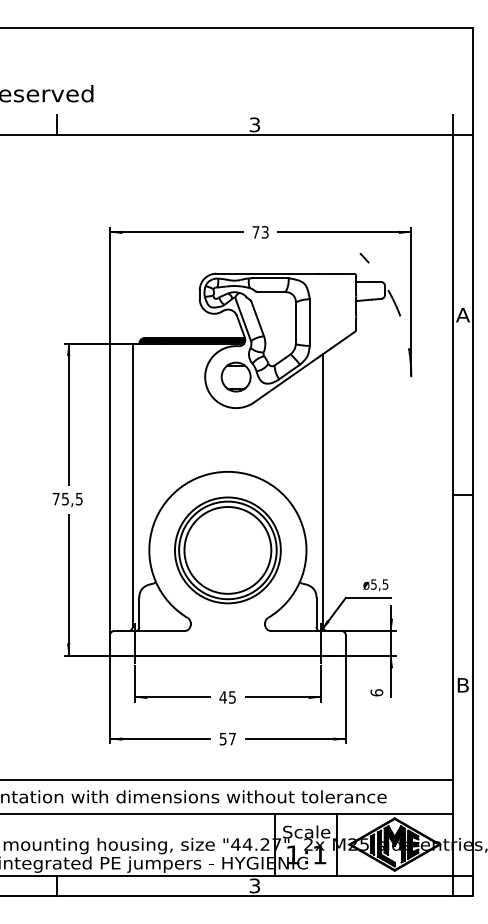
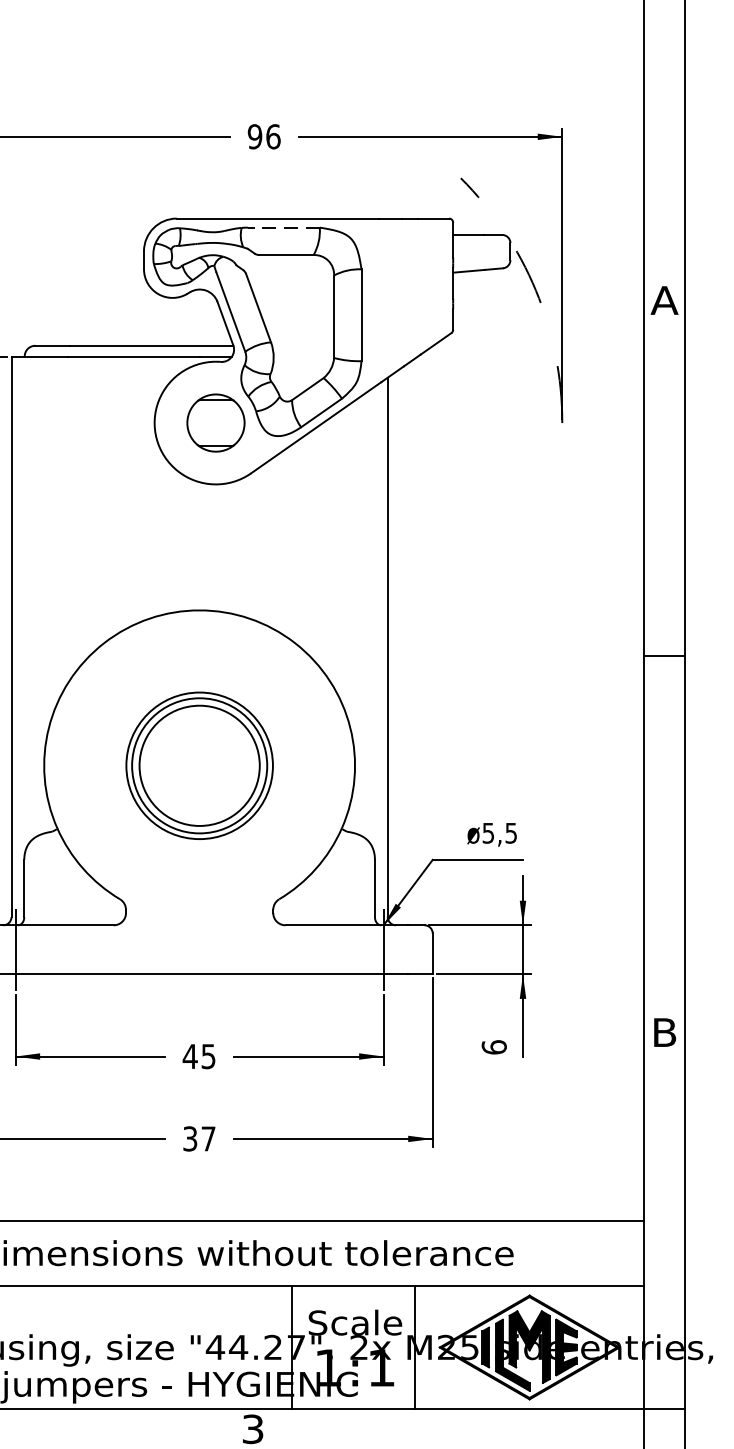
text: (260, 232) -> (264, 137), 73 -> 96
line: (270, 278) -> (283, 228), solid -> dashed
fill: (192, 340) -> (129, 350), removed
part: (227, 550) -> (198, 765), size x0.7
text: (223, 738) -> (190, 1137), 57 -> 37

